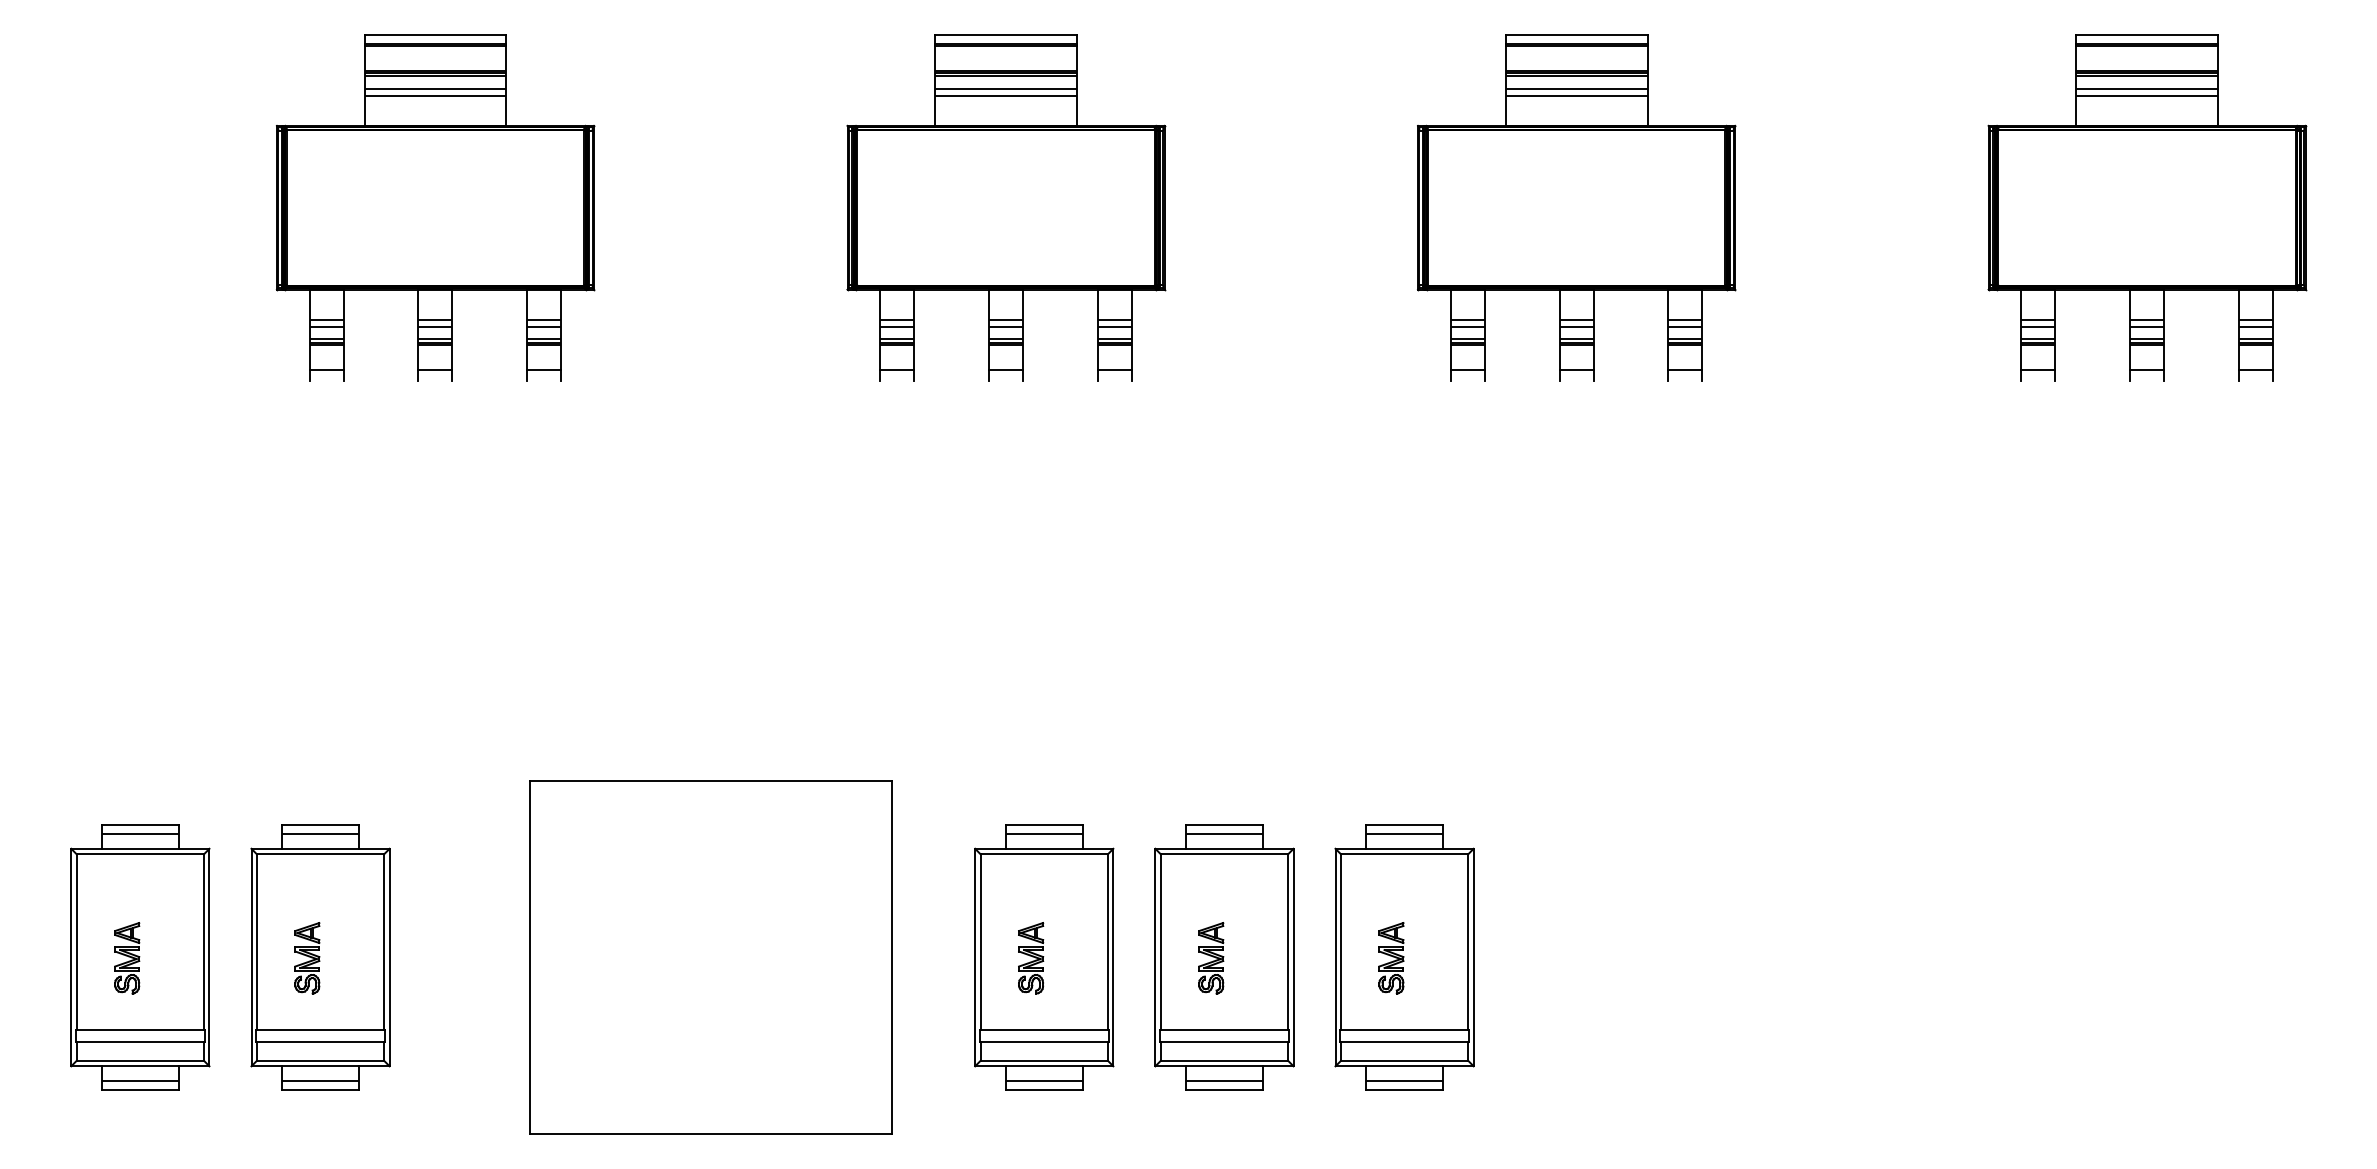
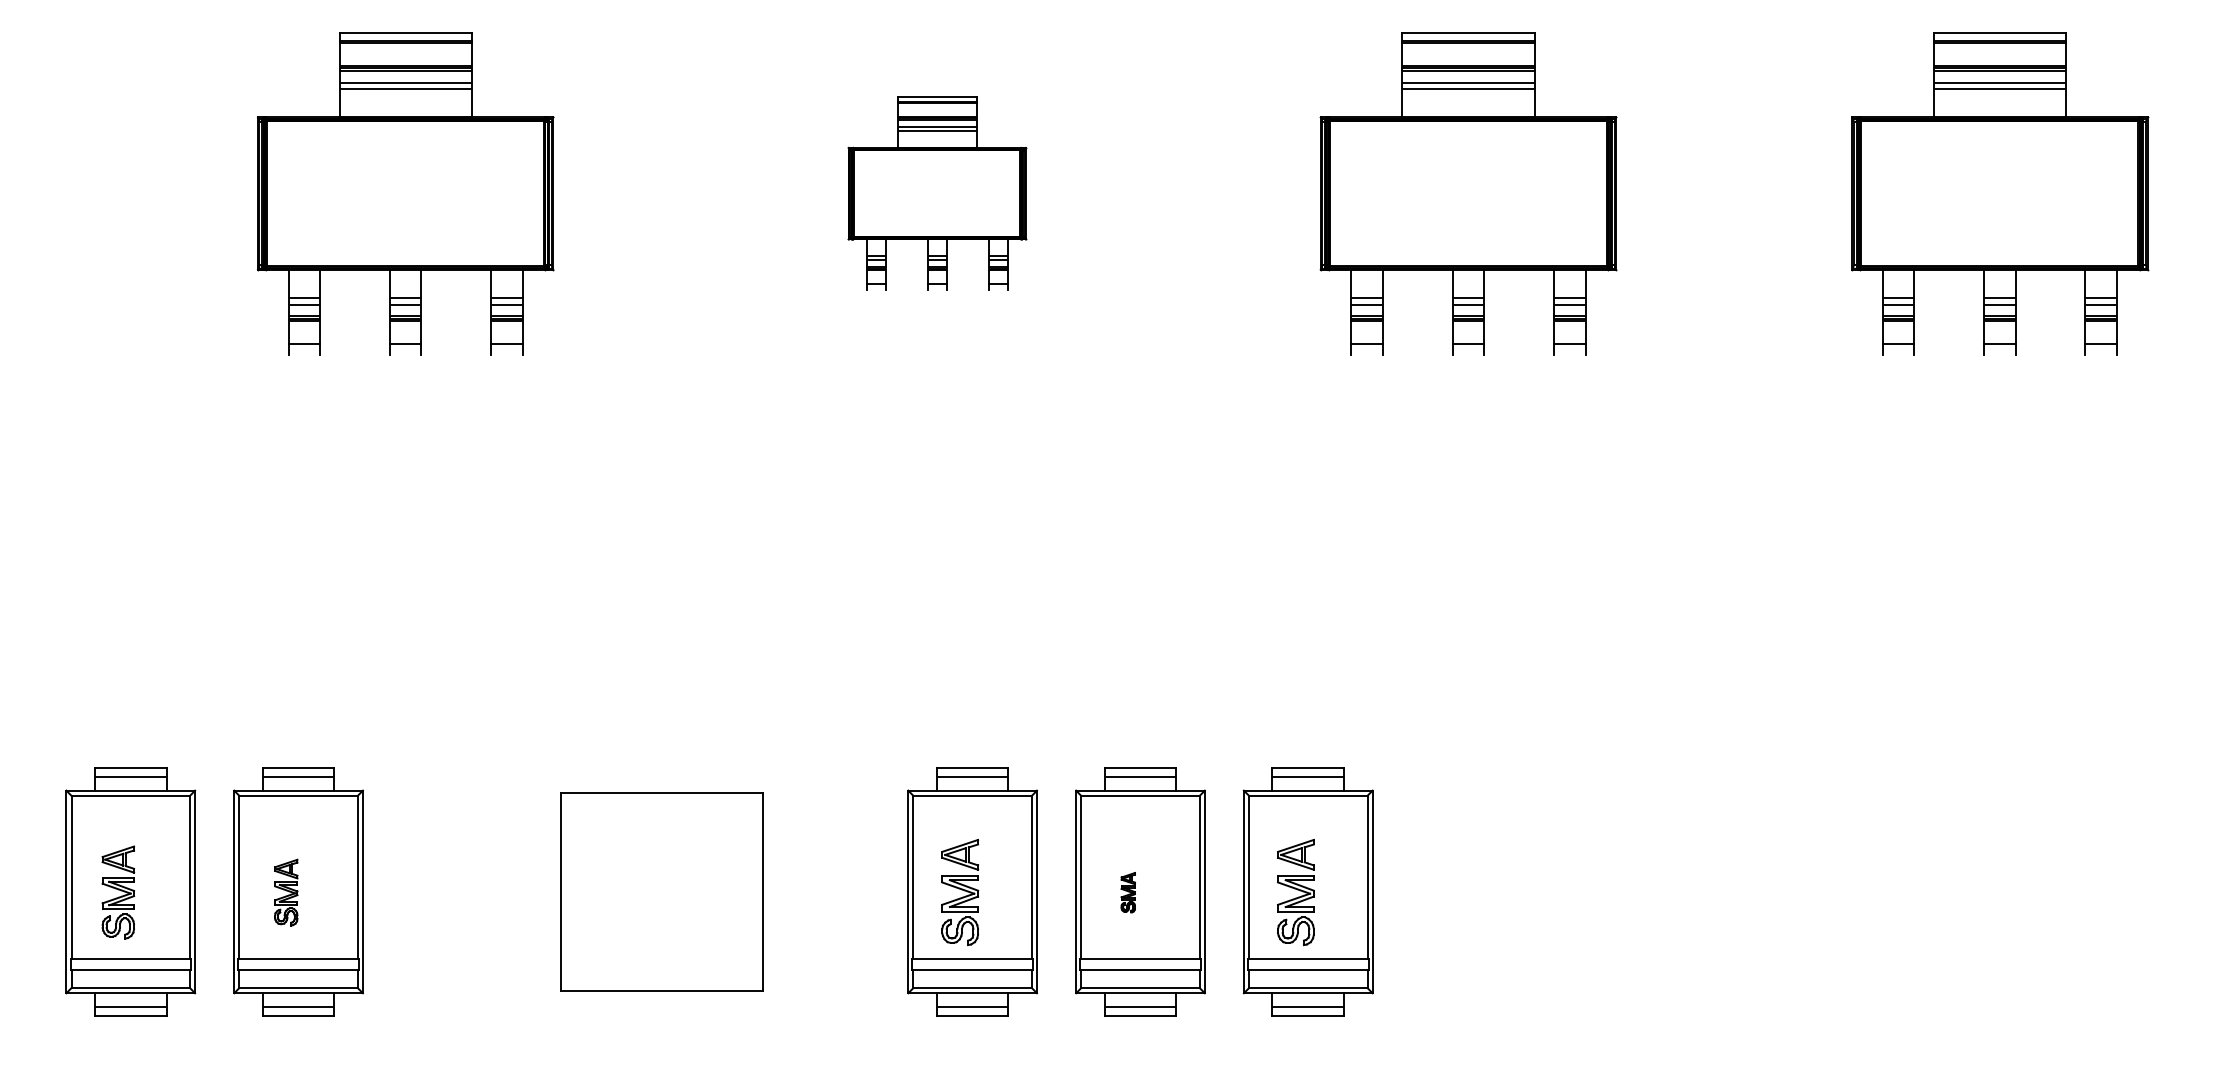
part: (1006, 207) -> (937, 193), size x0.6
part: (710, 957) -> (661, 891), size x0.6
part: (127, 958) -> (118, 892), size x1.4
part: (1031, 958) -> (960, 892), size x1.6
part: (1211, 958) -> (1128, 892), size x0.6
part: (1391, 958) -> (1296, 892), size x1.6

